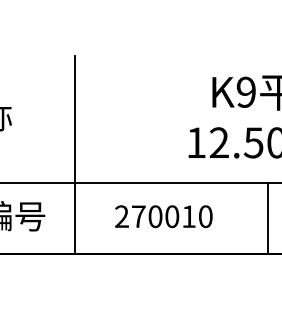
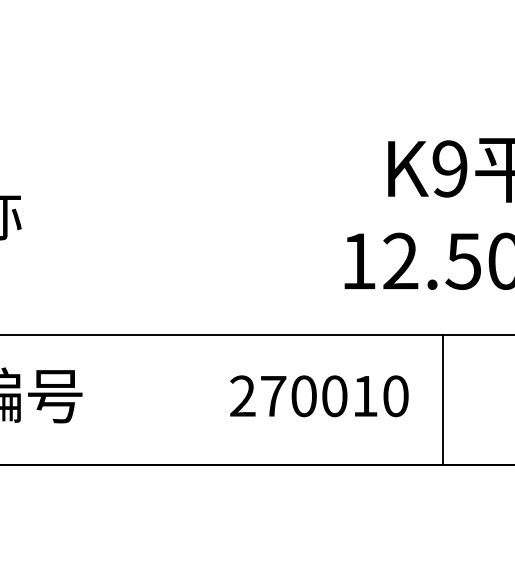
line: (74, 154) -> (135, 282), removed
text: (163, 216) -> (318, 395), moved
line: (268, 218) -> (443, 399), moved

